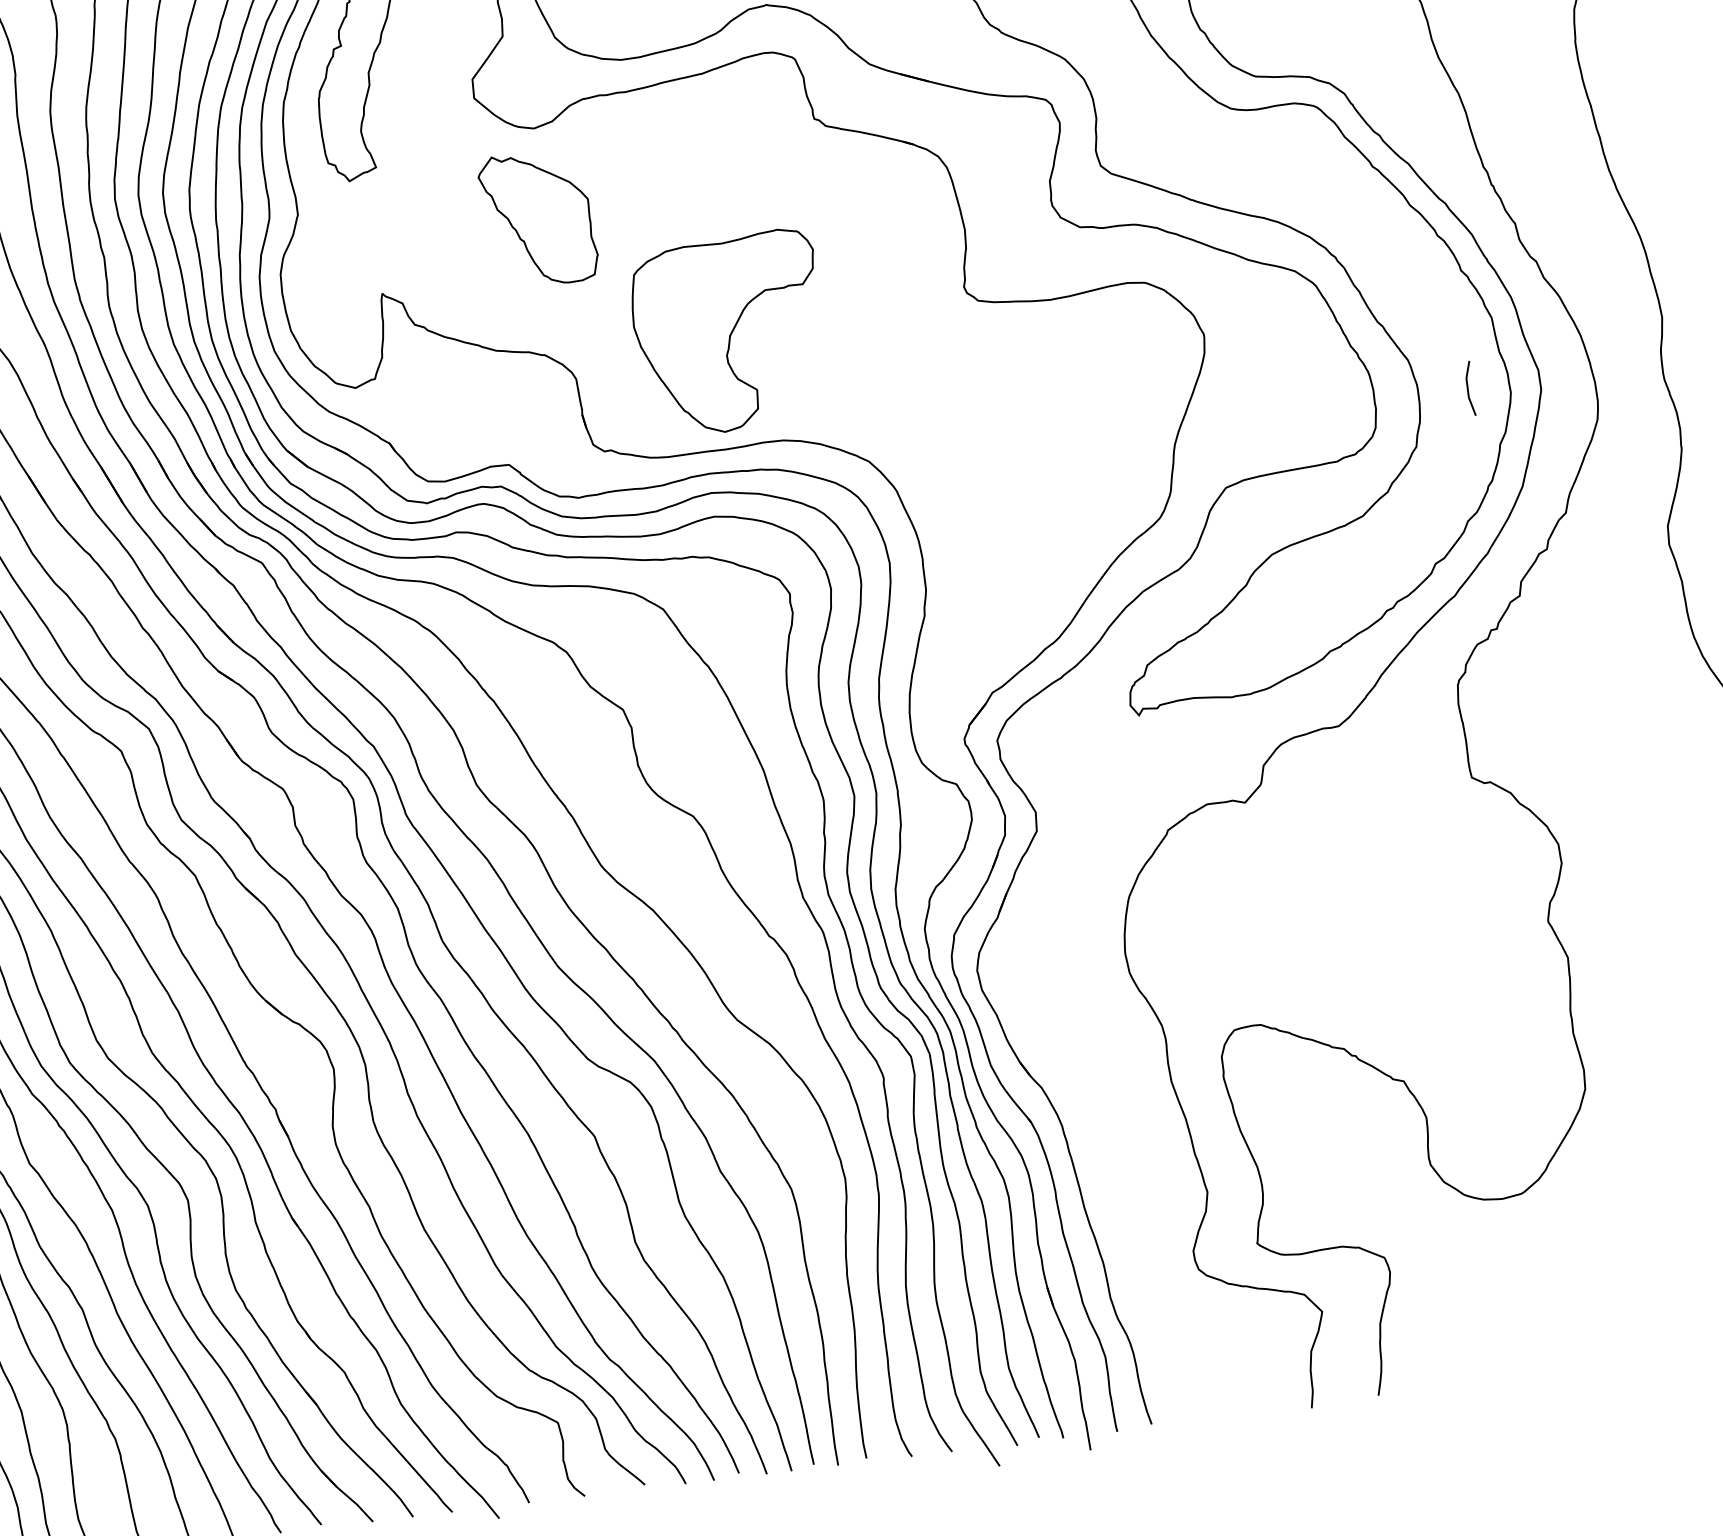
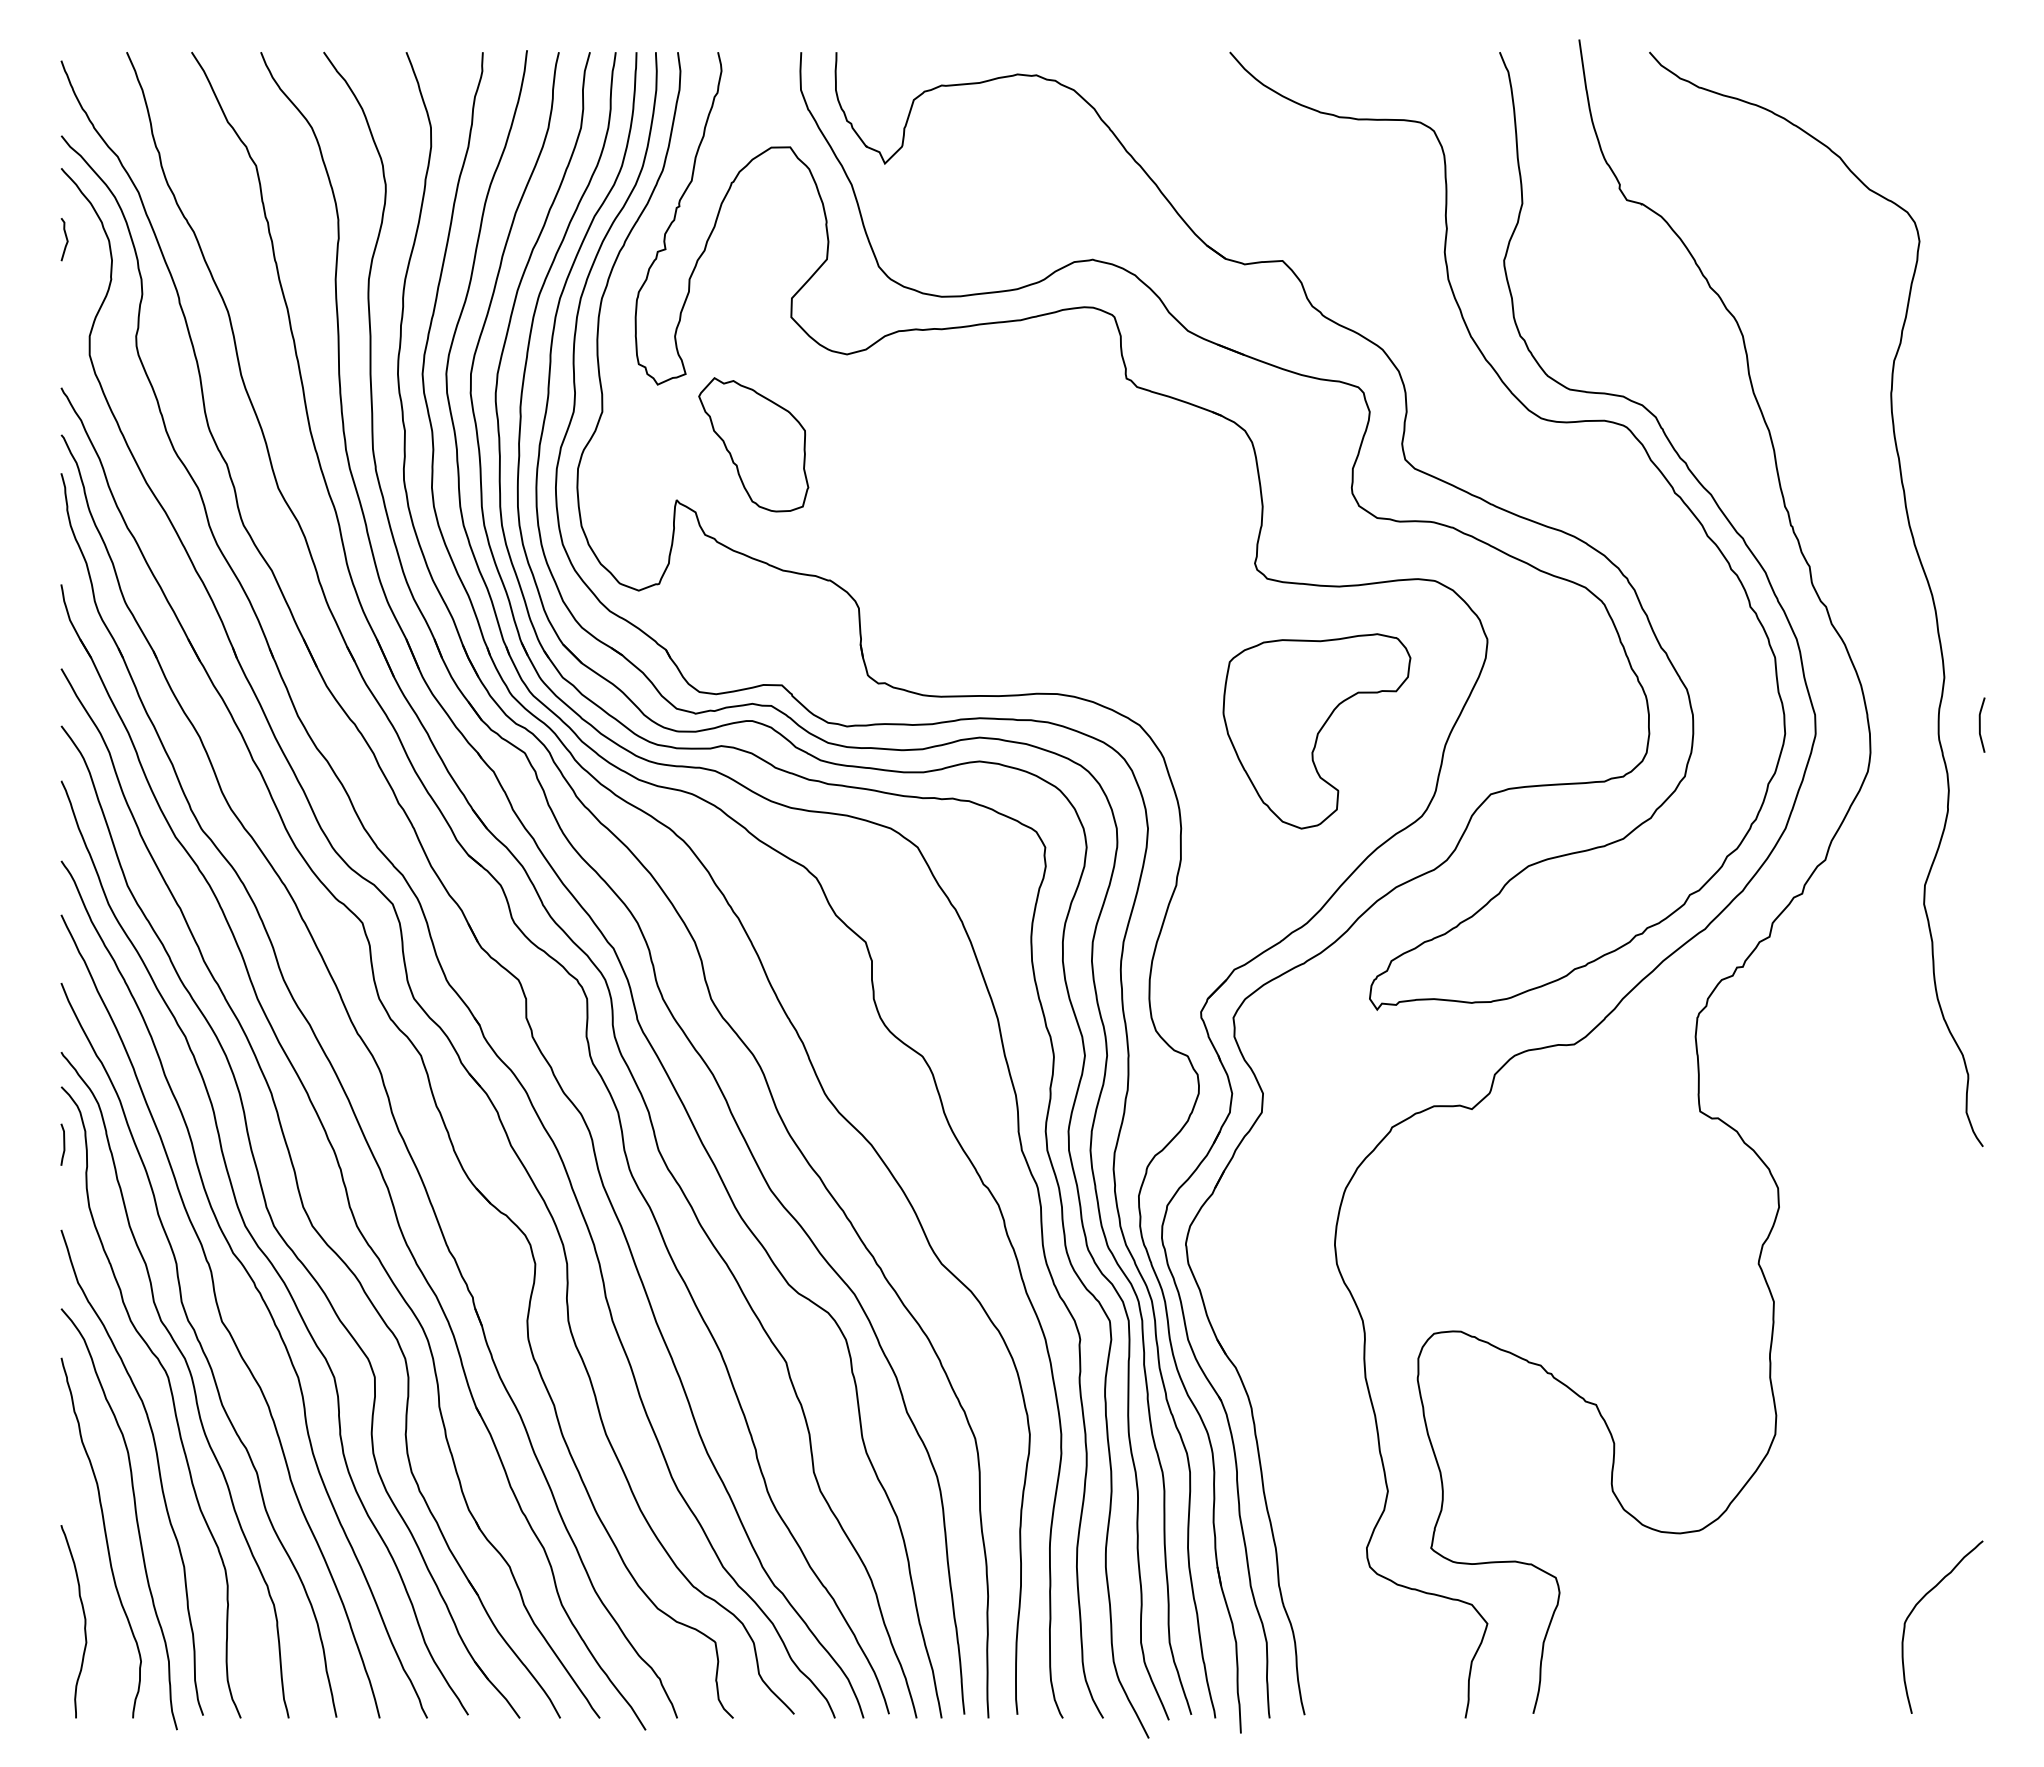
part: (538, 218) -> (753, 444), moved
part: (728, 333) -> (1316, 731), moved
line: (1468, 388) -> (1980, 724), moved

